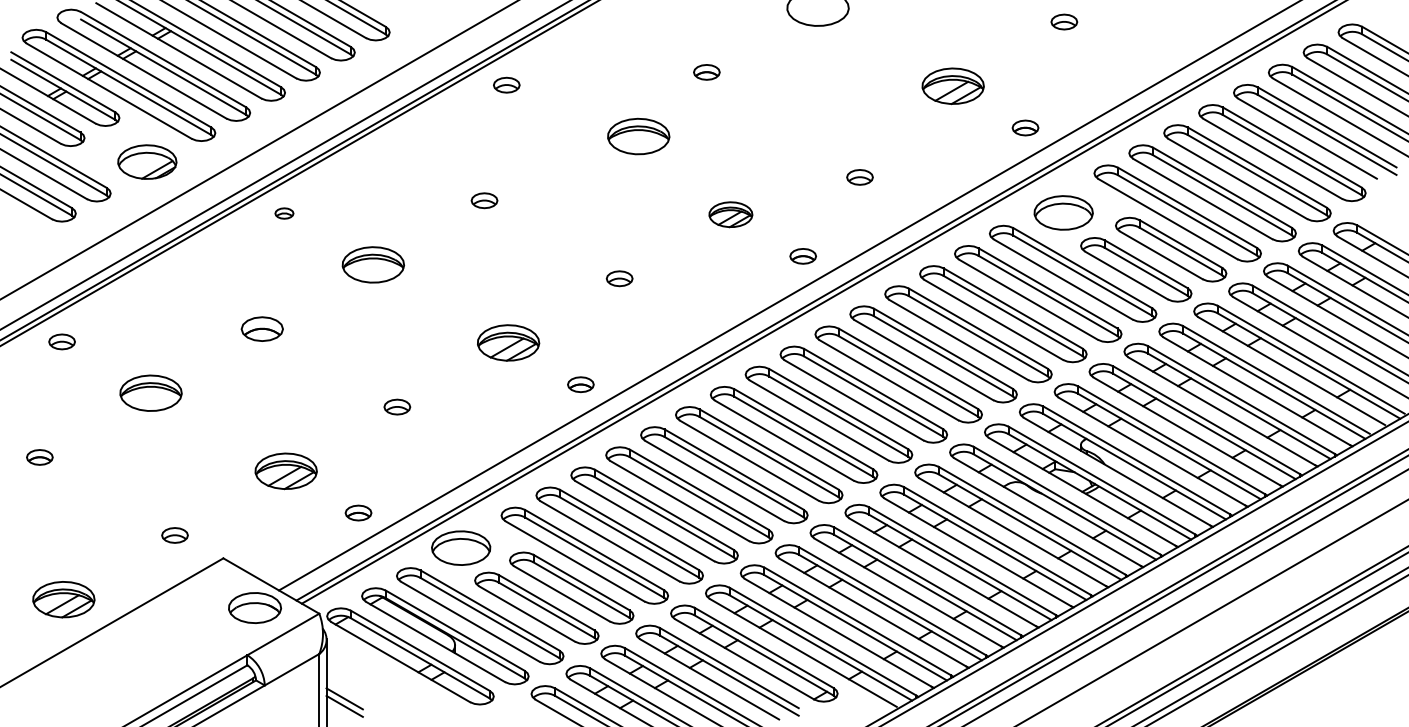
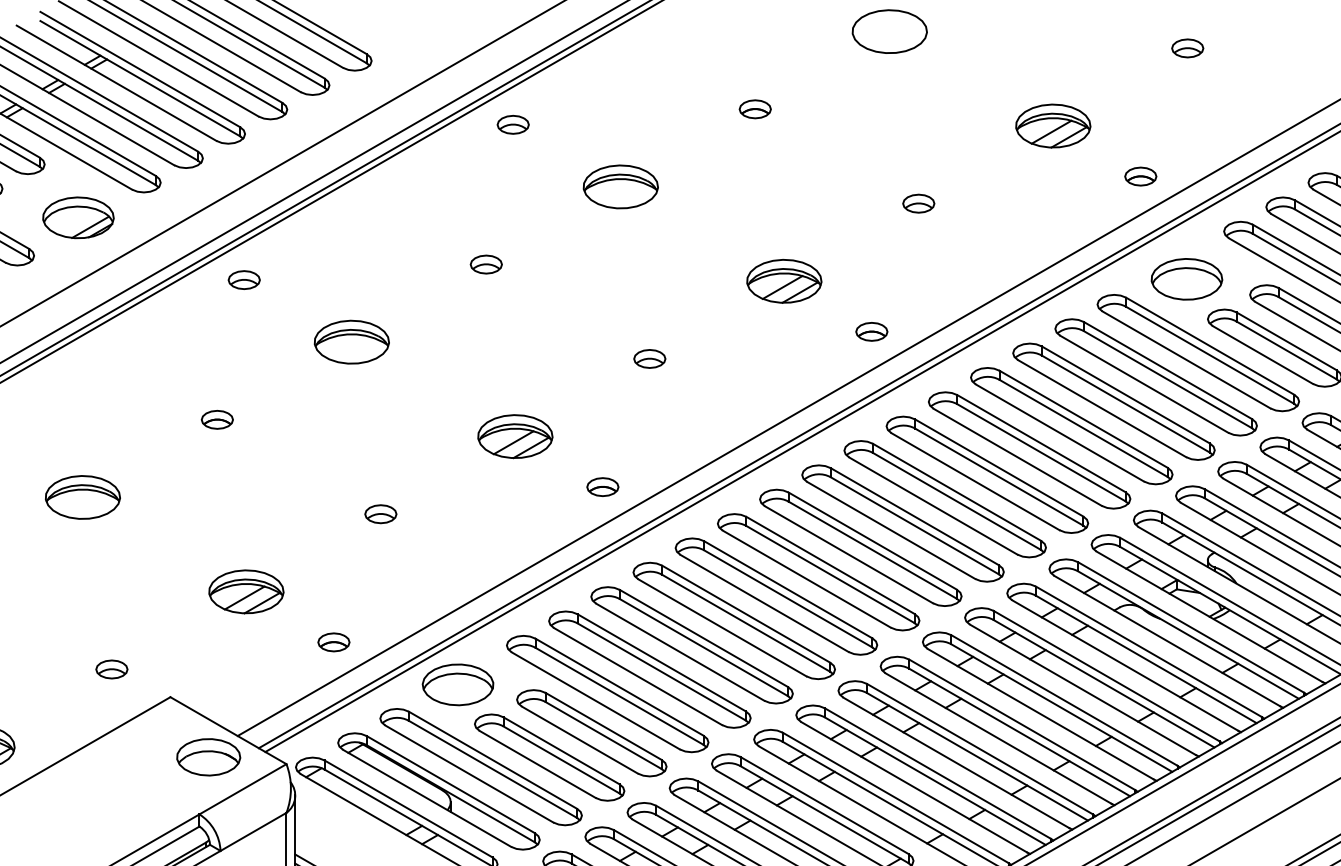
part: (638, 136) -> (620, 186), moved
part: (859, 177) -> (918, 203), moved
part: (284, 213) -> (244, 280), size x1.43
part: (730, 214) -> (783, 281), size x1.43
part: (261, 328) -> (216, 419), size x0.62

